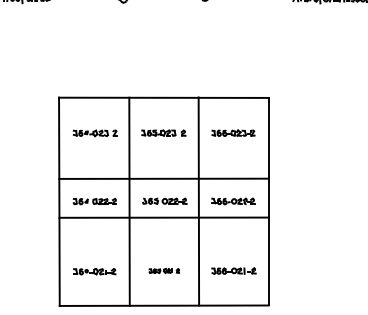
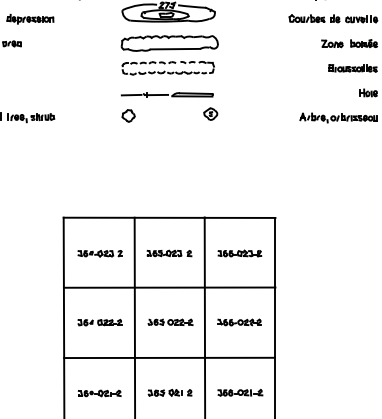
line: (163, 178) -> (169, 287), moved
line: (163, 217) -> (169, 357), moved
part: (163, 270) -> (169, 392), size x1.43

